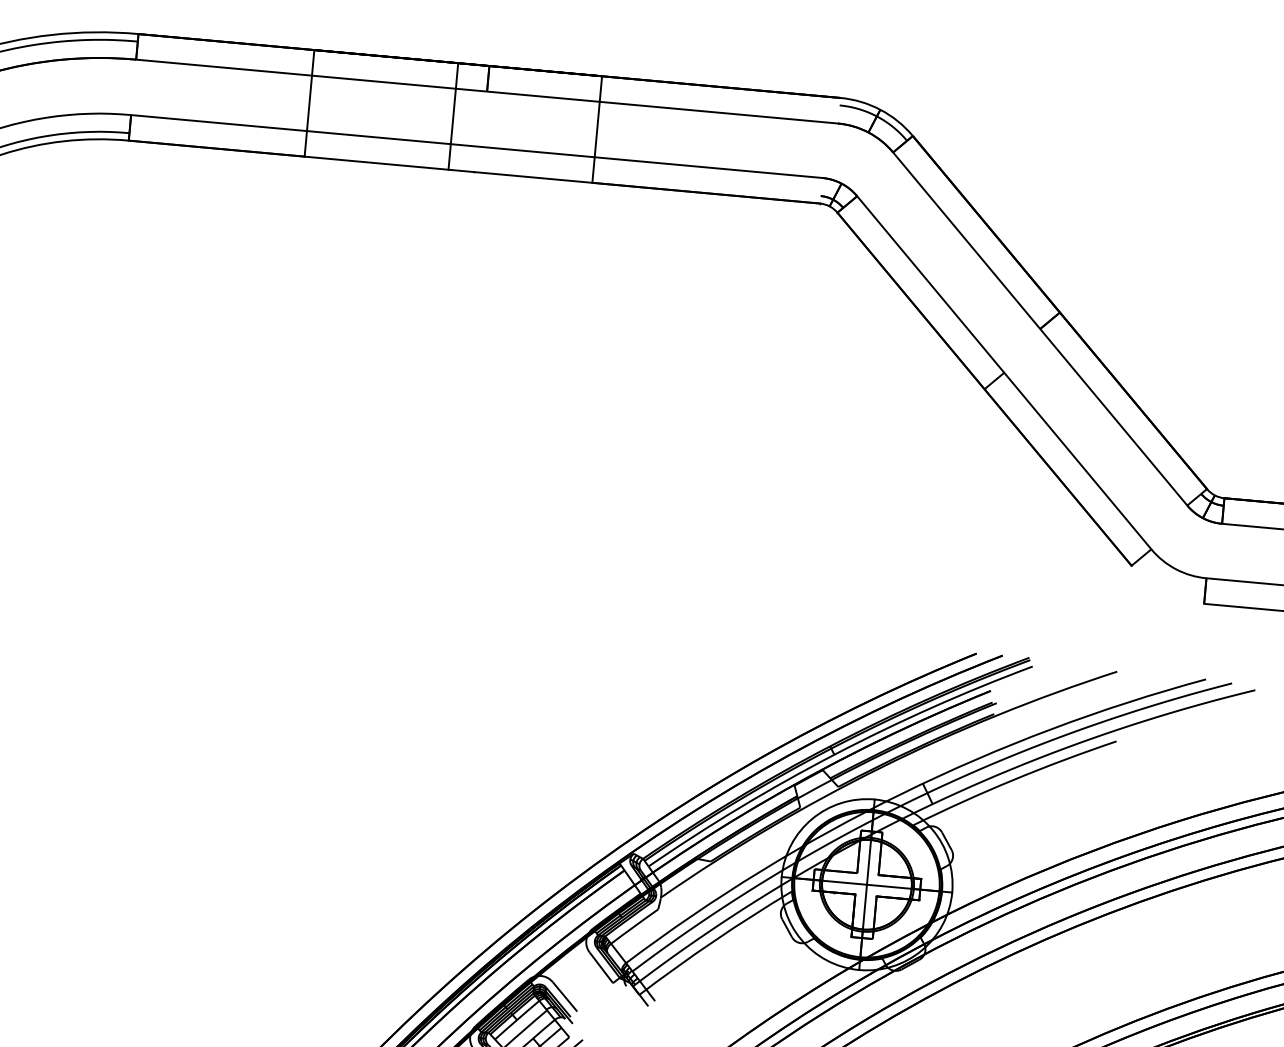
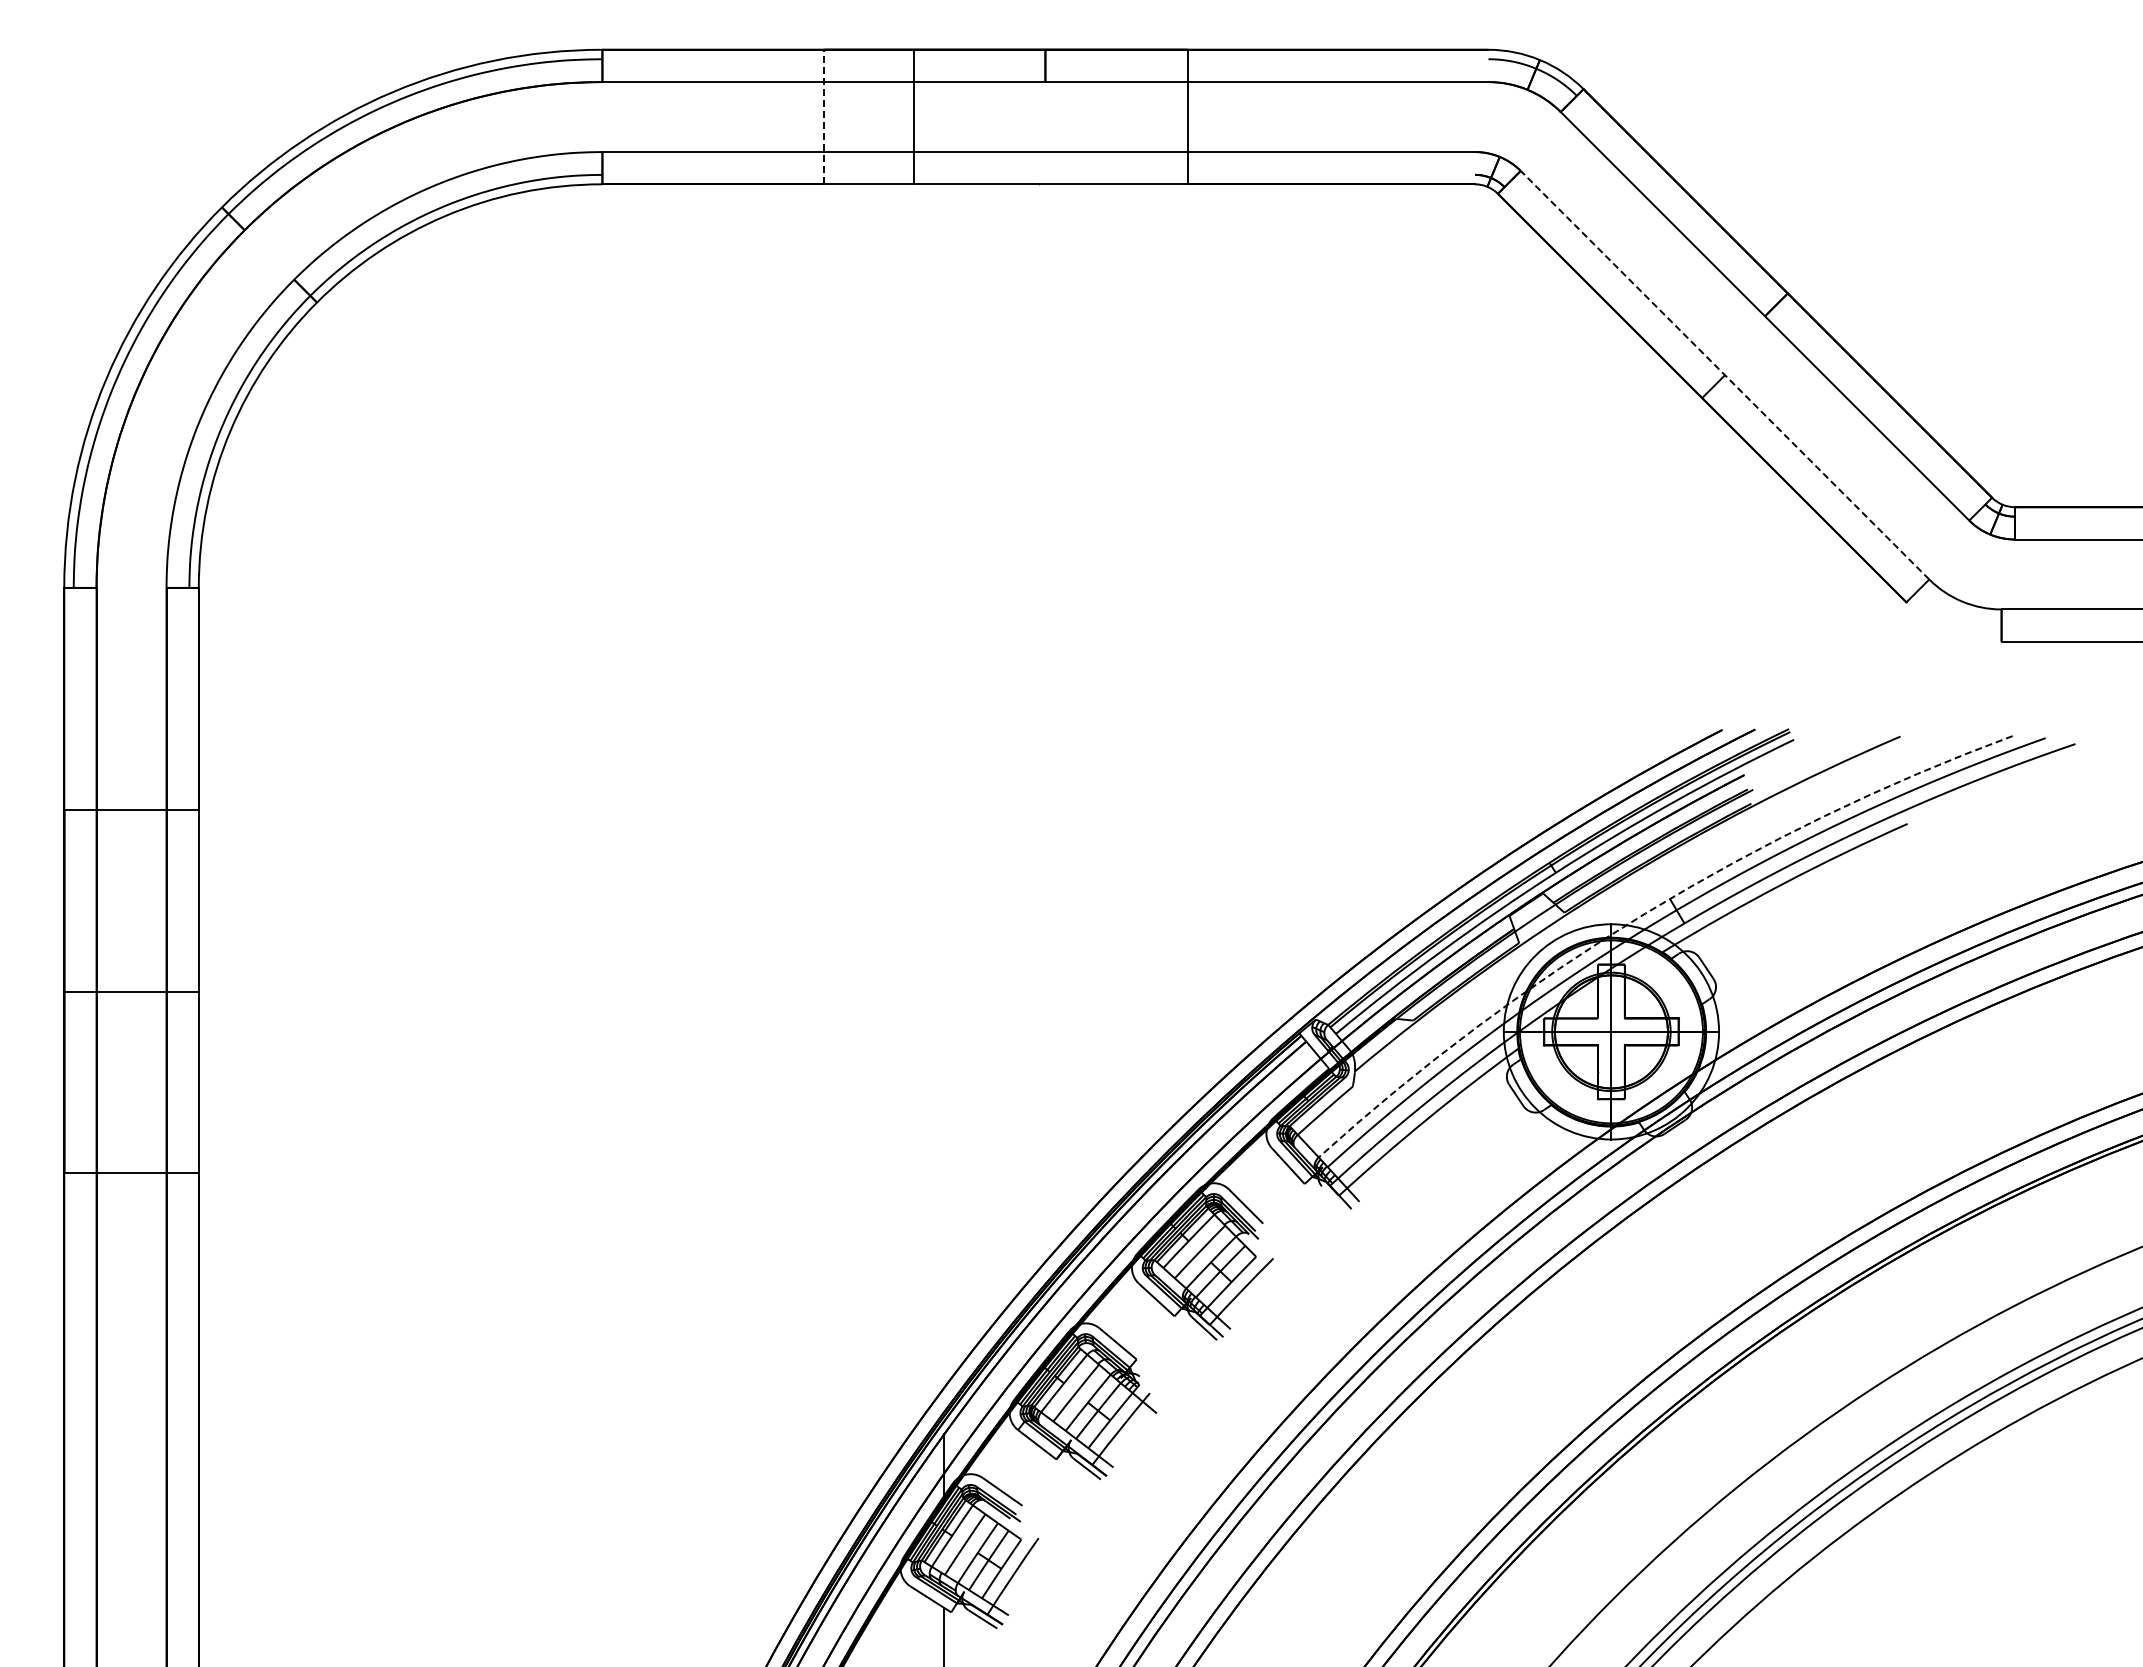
line: (309, 102) -> (824, 116), solid -> dashed
line: (453, 116) -> (914, 116), moved
line: (1004, 373) -> (1725, 375), solid -> dashed
arc: (902, 793) -> (1645, 913), solid -> dashed

